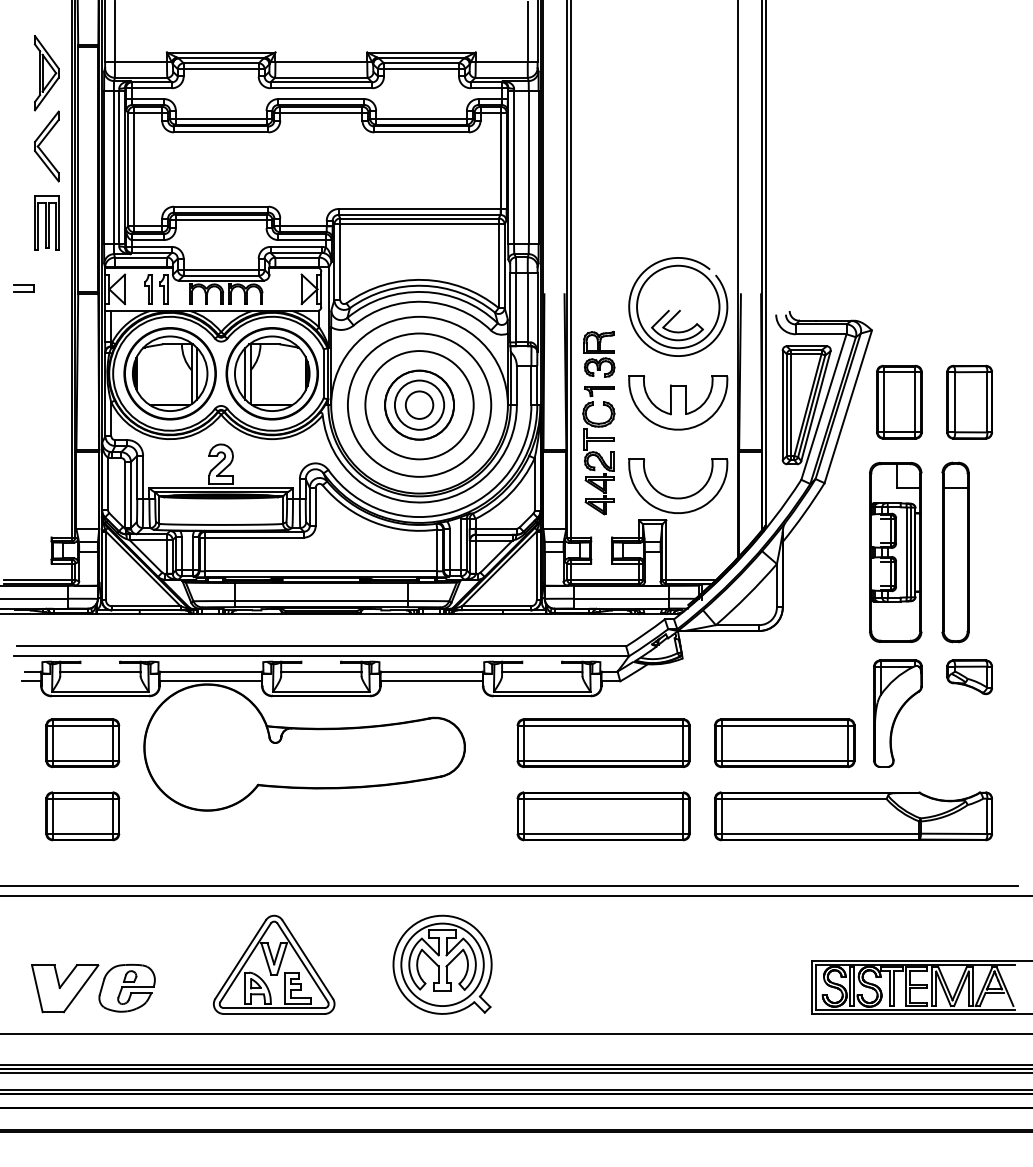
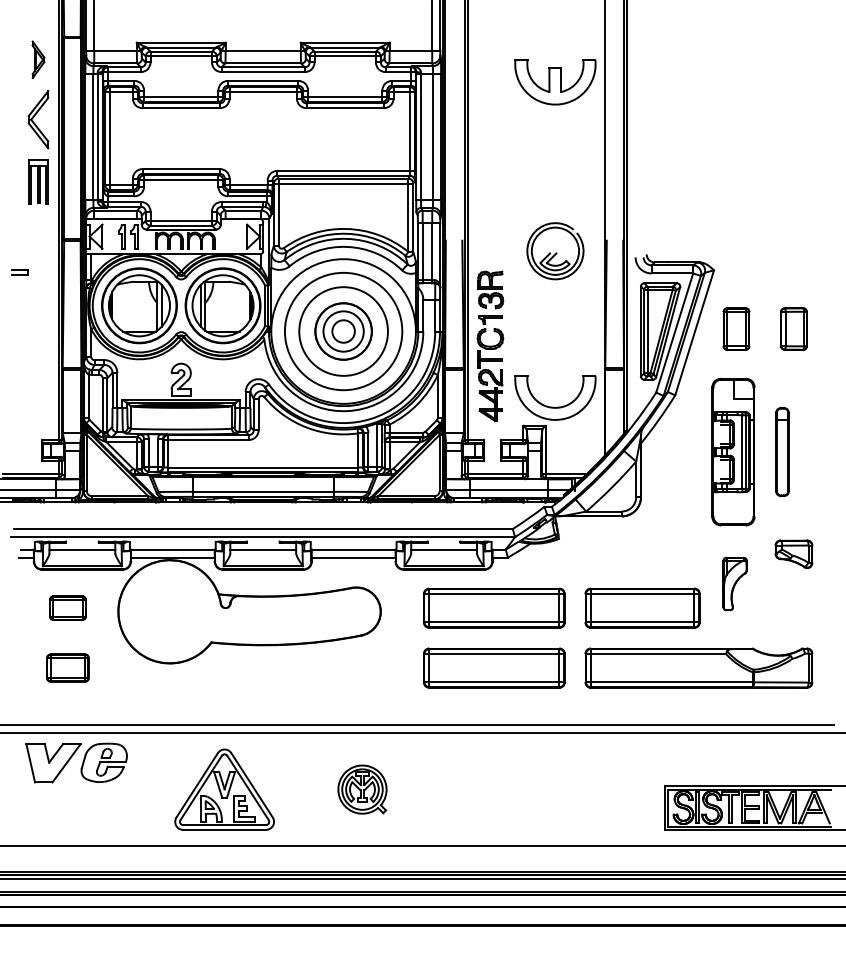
part: (46, 72) -> (38, 59), size x0.6
part: (23, 289) -> (19, 272), moved
part: (678, 307) -> (555, 251), size x0.7
part: (899, 401) -> (736, 328), size x0.7
part: (969, 401) -> (793, 328), size x0.7
part: (678, 402) -> (555, 82), moved
part: (955, 551) -> (782, 451), size x0.6
part: (896, 712) -> (734, 583), size x0.6
part: (82, 742) -> (67, 607), size x0.6
part: (82, 815) -> (67, 667), size x0.7
part: (442, 964) -> (362, 789), size x0.6
part: (93, 987) -> (76, 762), moved

